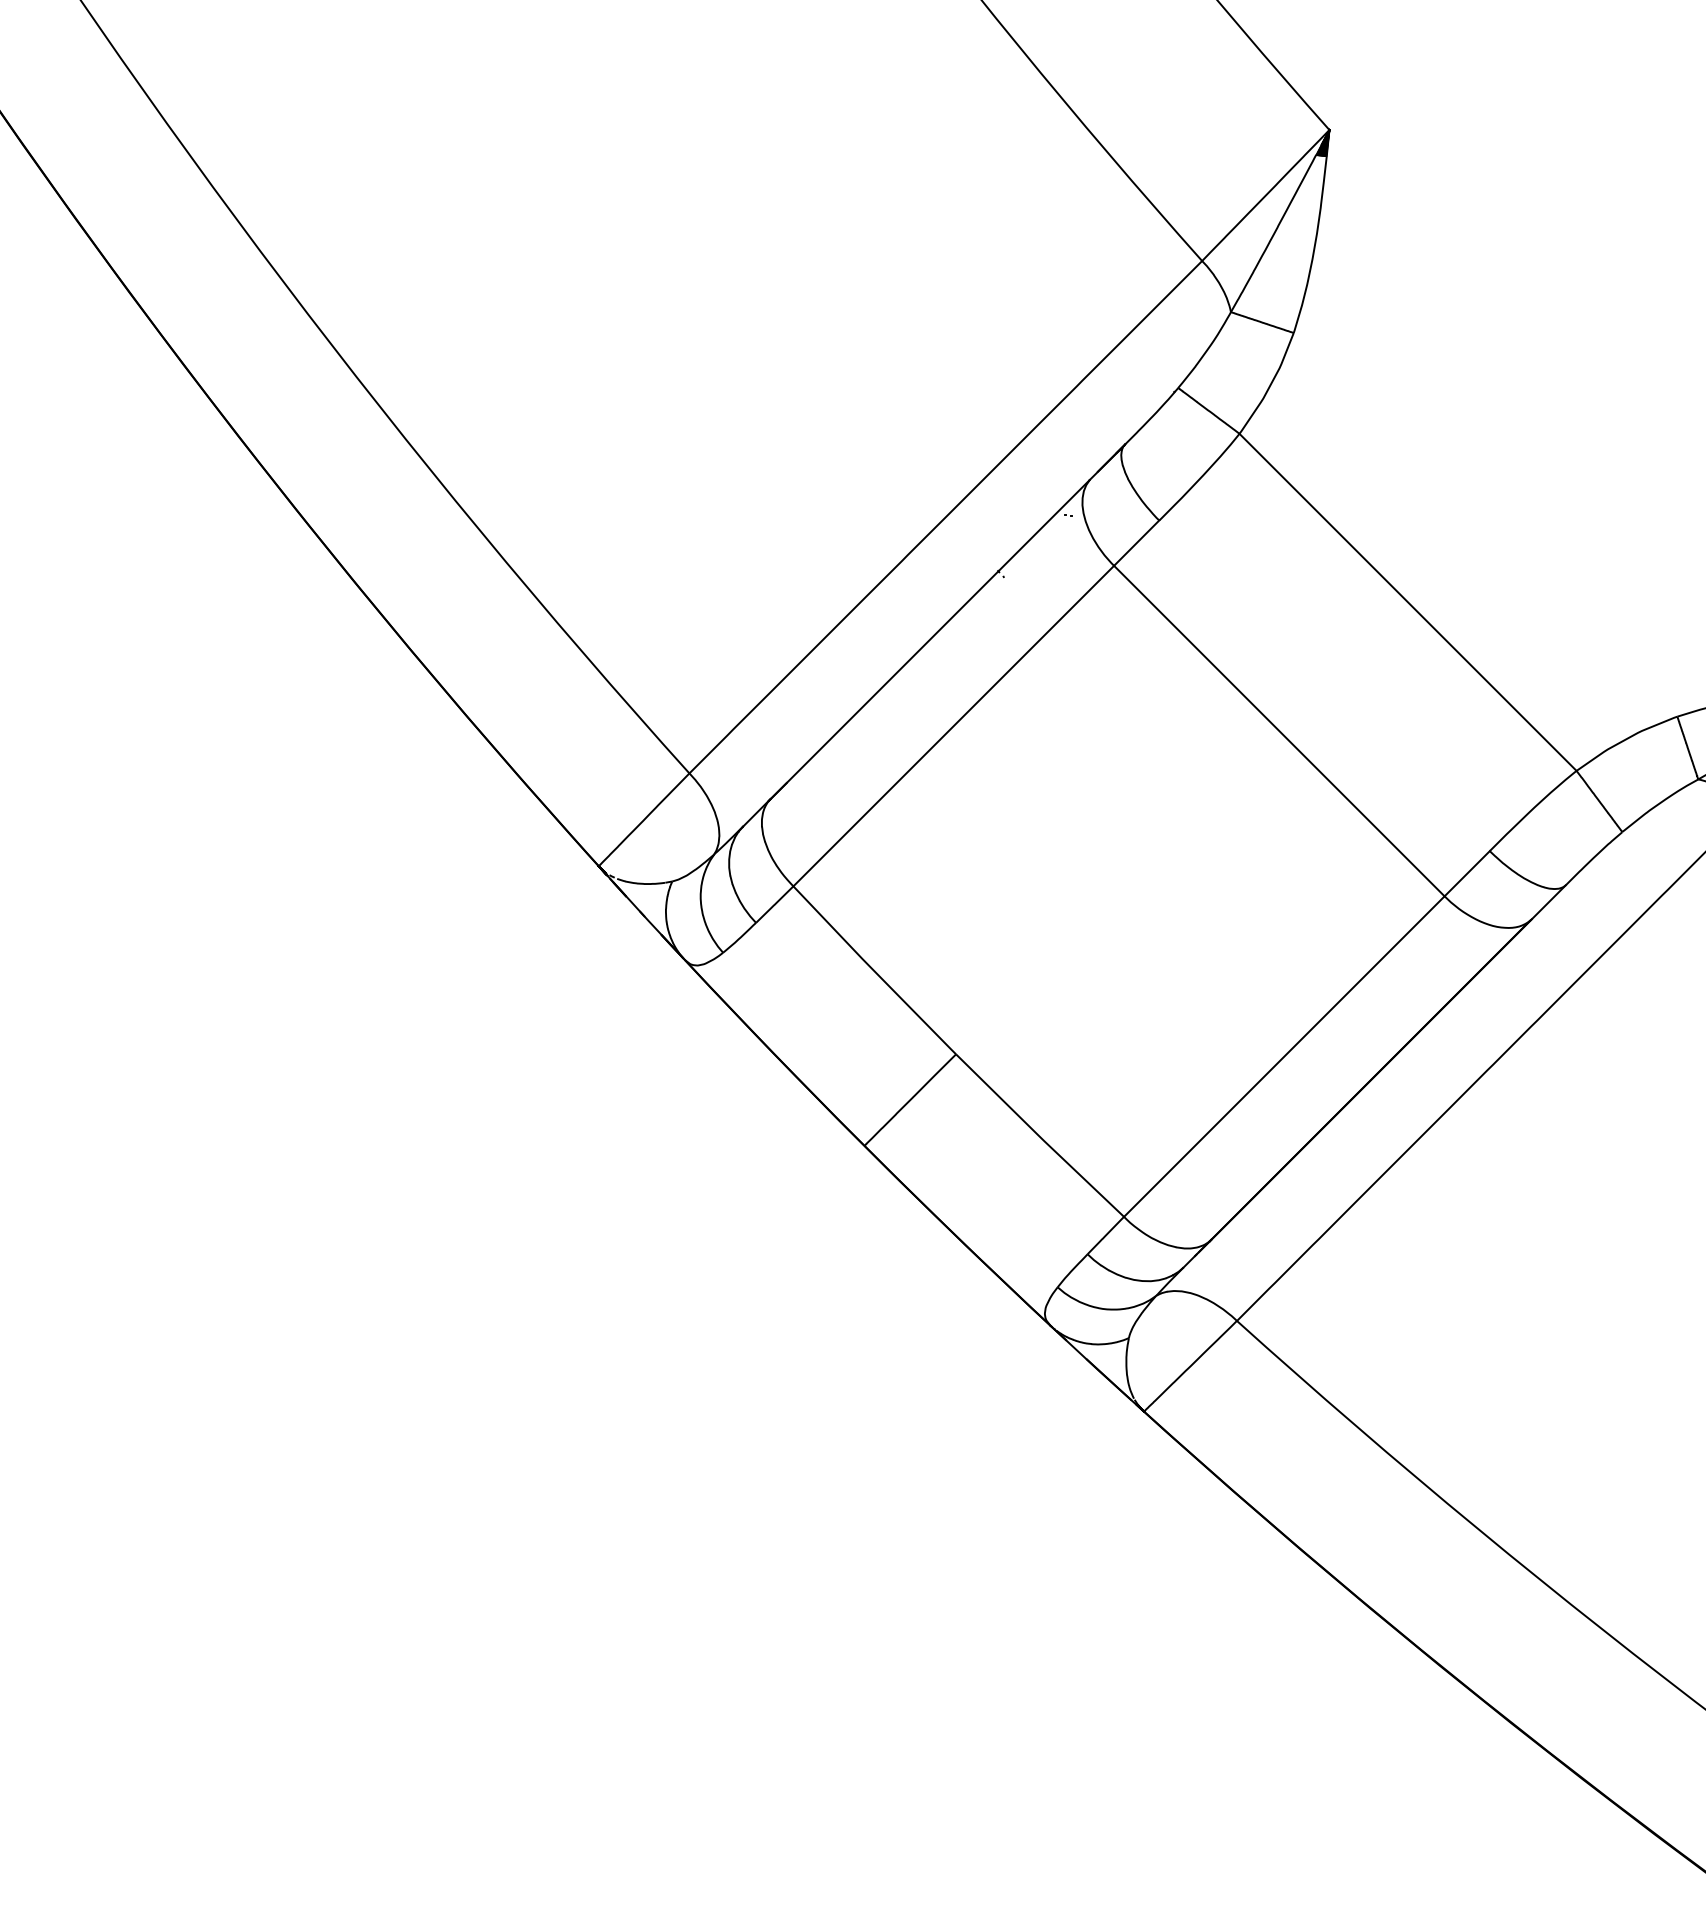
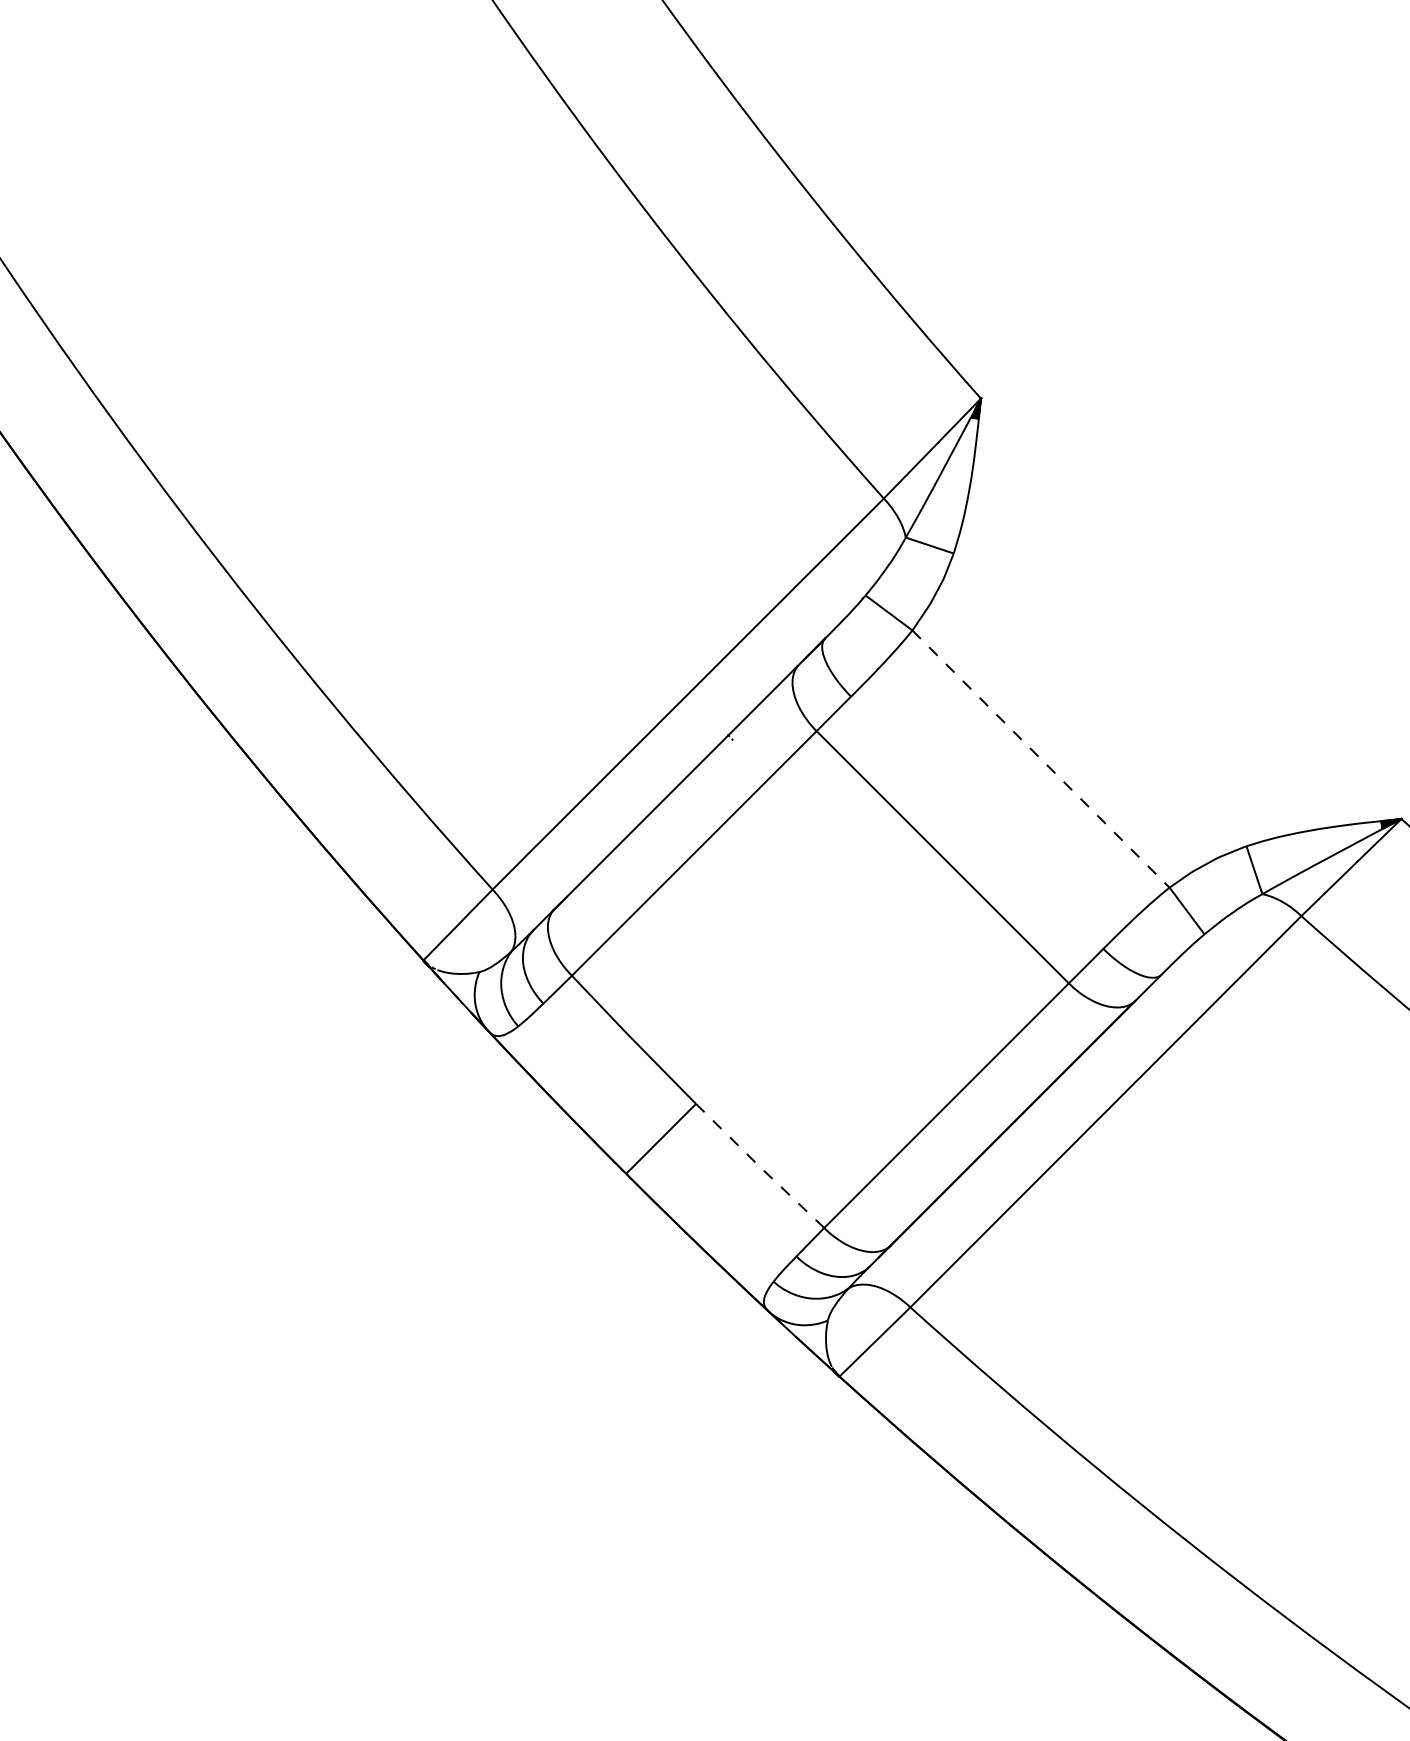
line: (1407, 602) -> (1040, 759), solid -> dashed
line: (1039, 1136) -> (759, 1166), solid -> dashed

